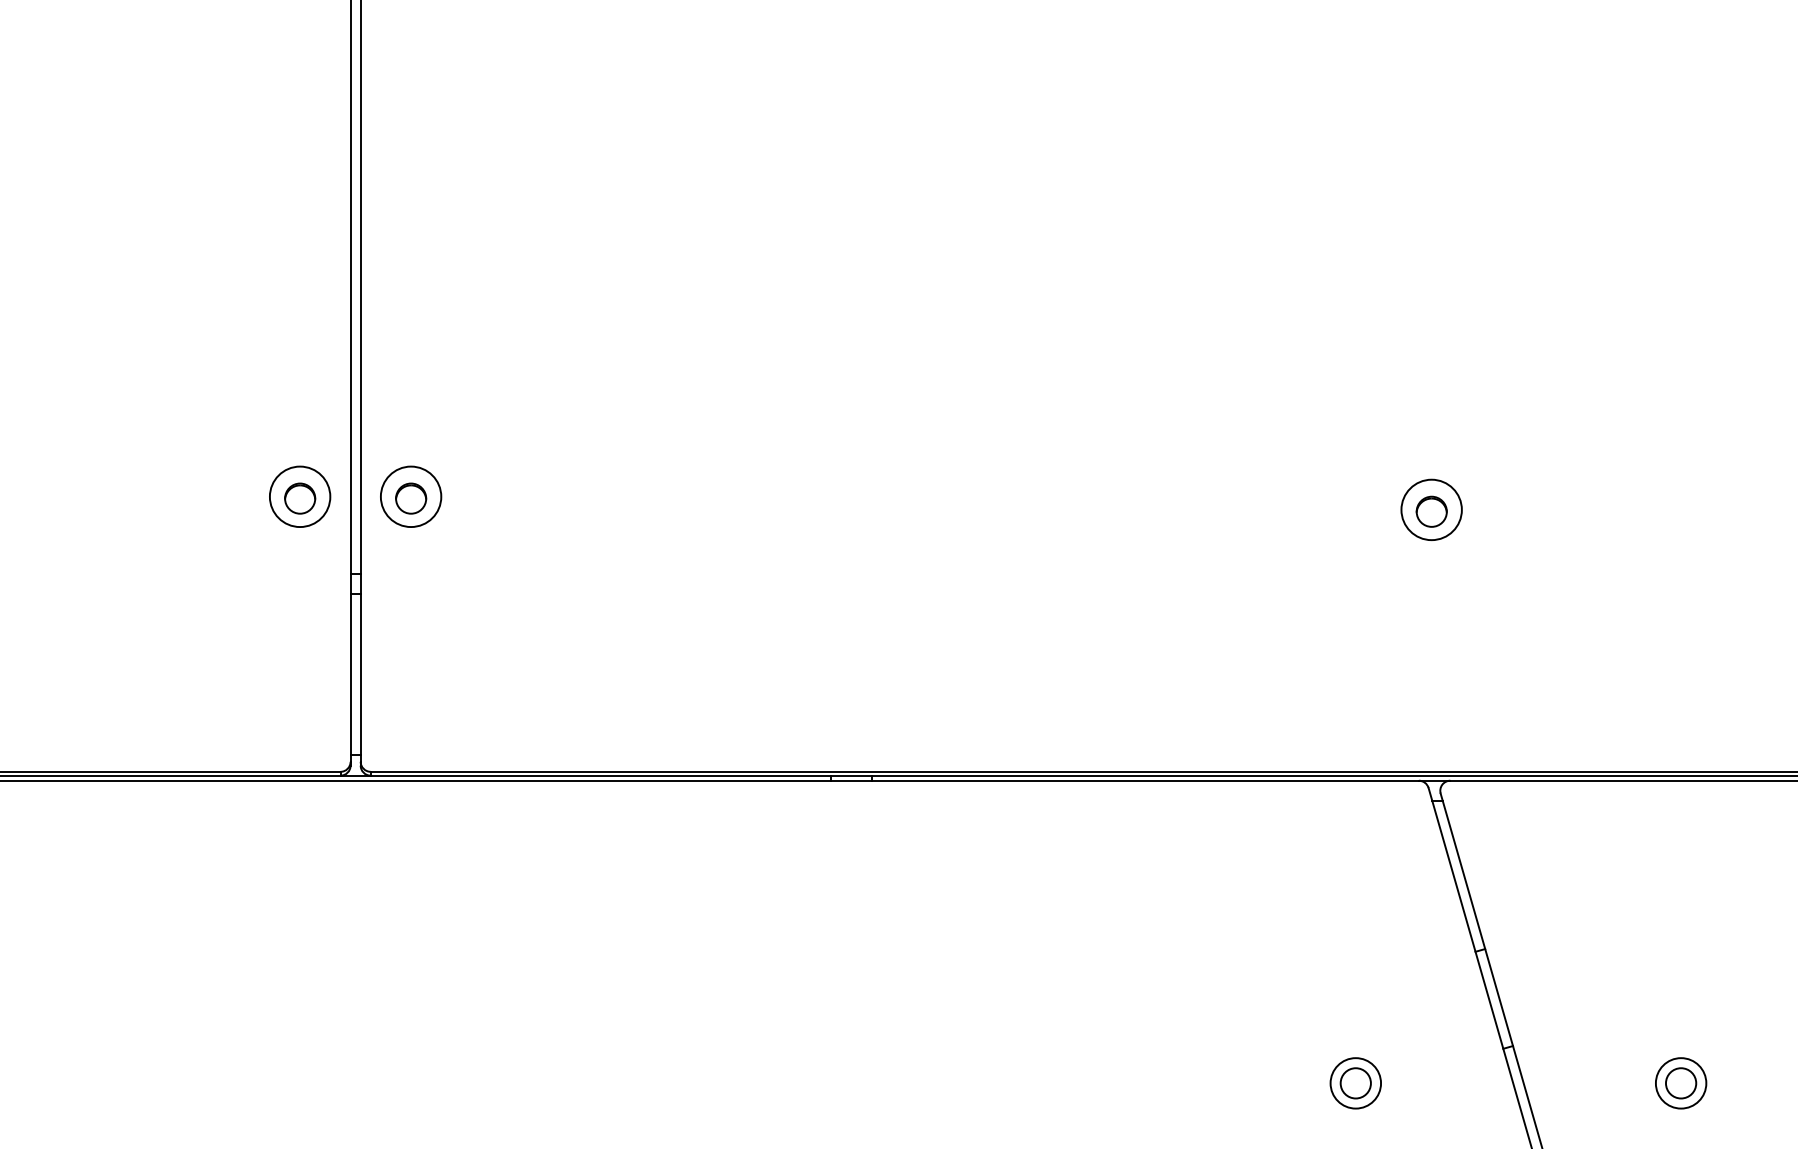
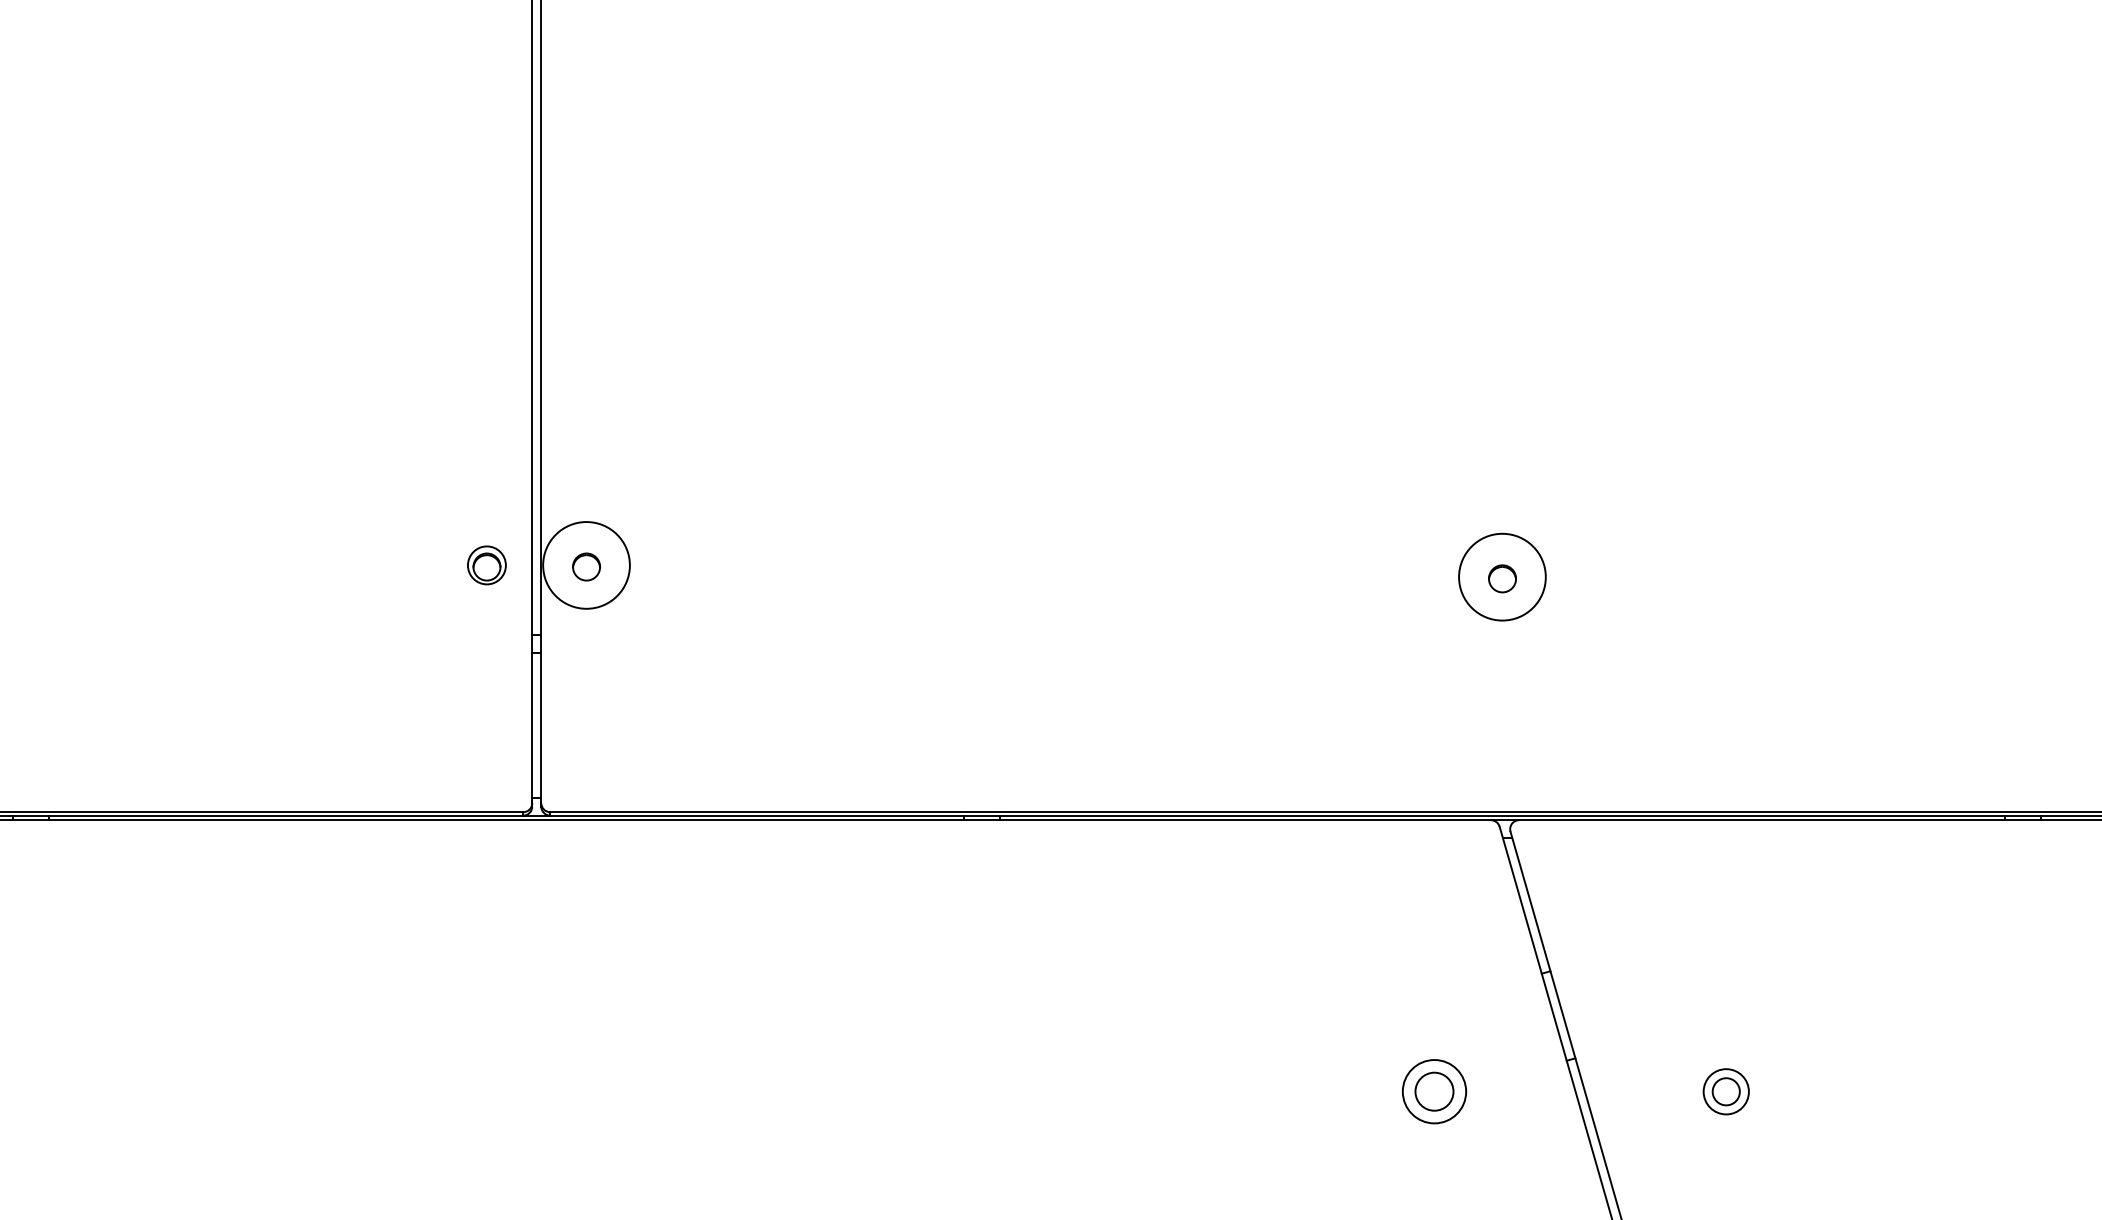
circle: (299, 496) -> (486, 565), size x0.7
circle: (411, 496) -> (586, 565), size x1.6
circle: (1431, 510) -> (1502, 577), size x1.6
part: (1354, 1083) -> (1433, 1091), size x1.4

